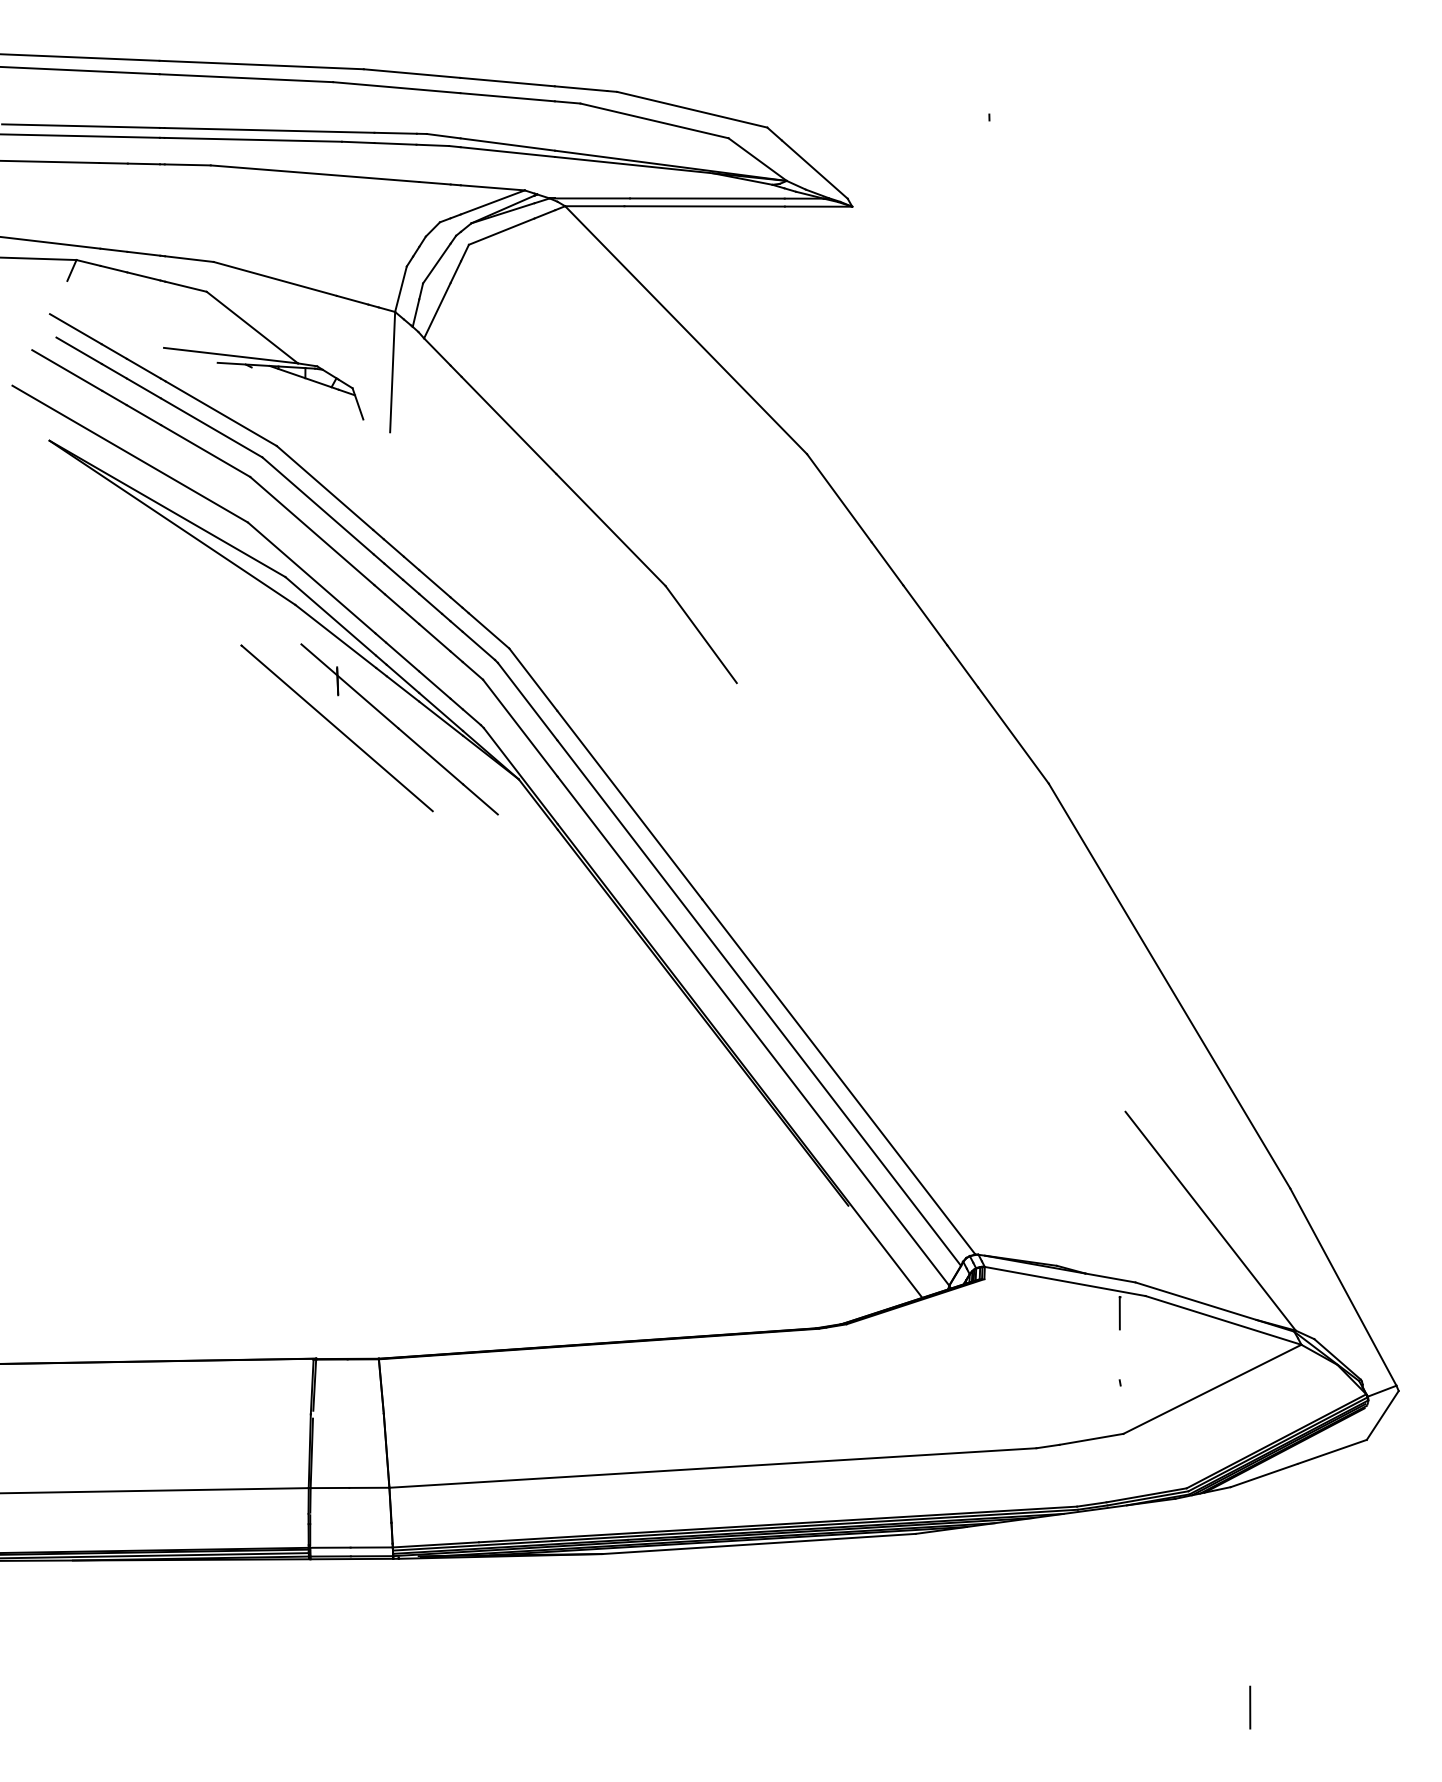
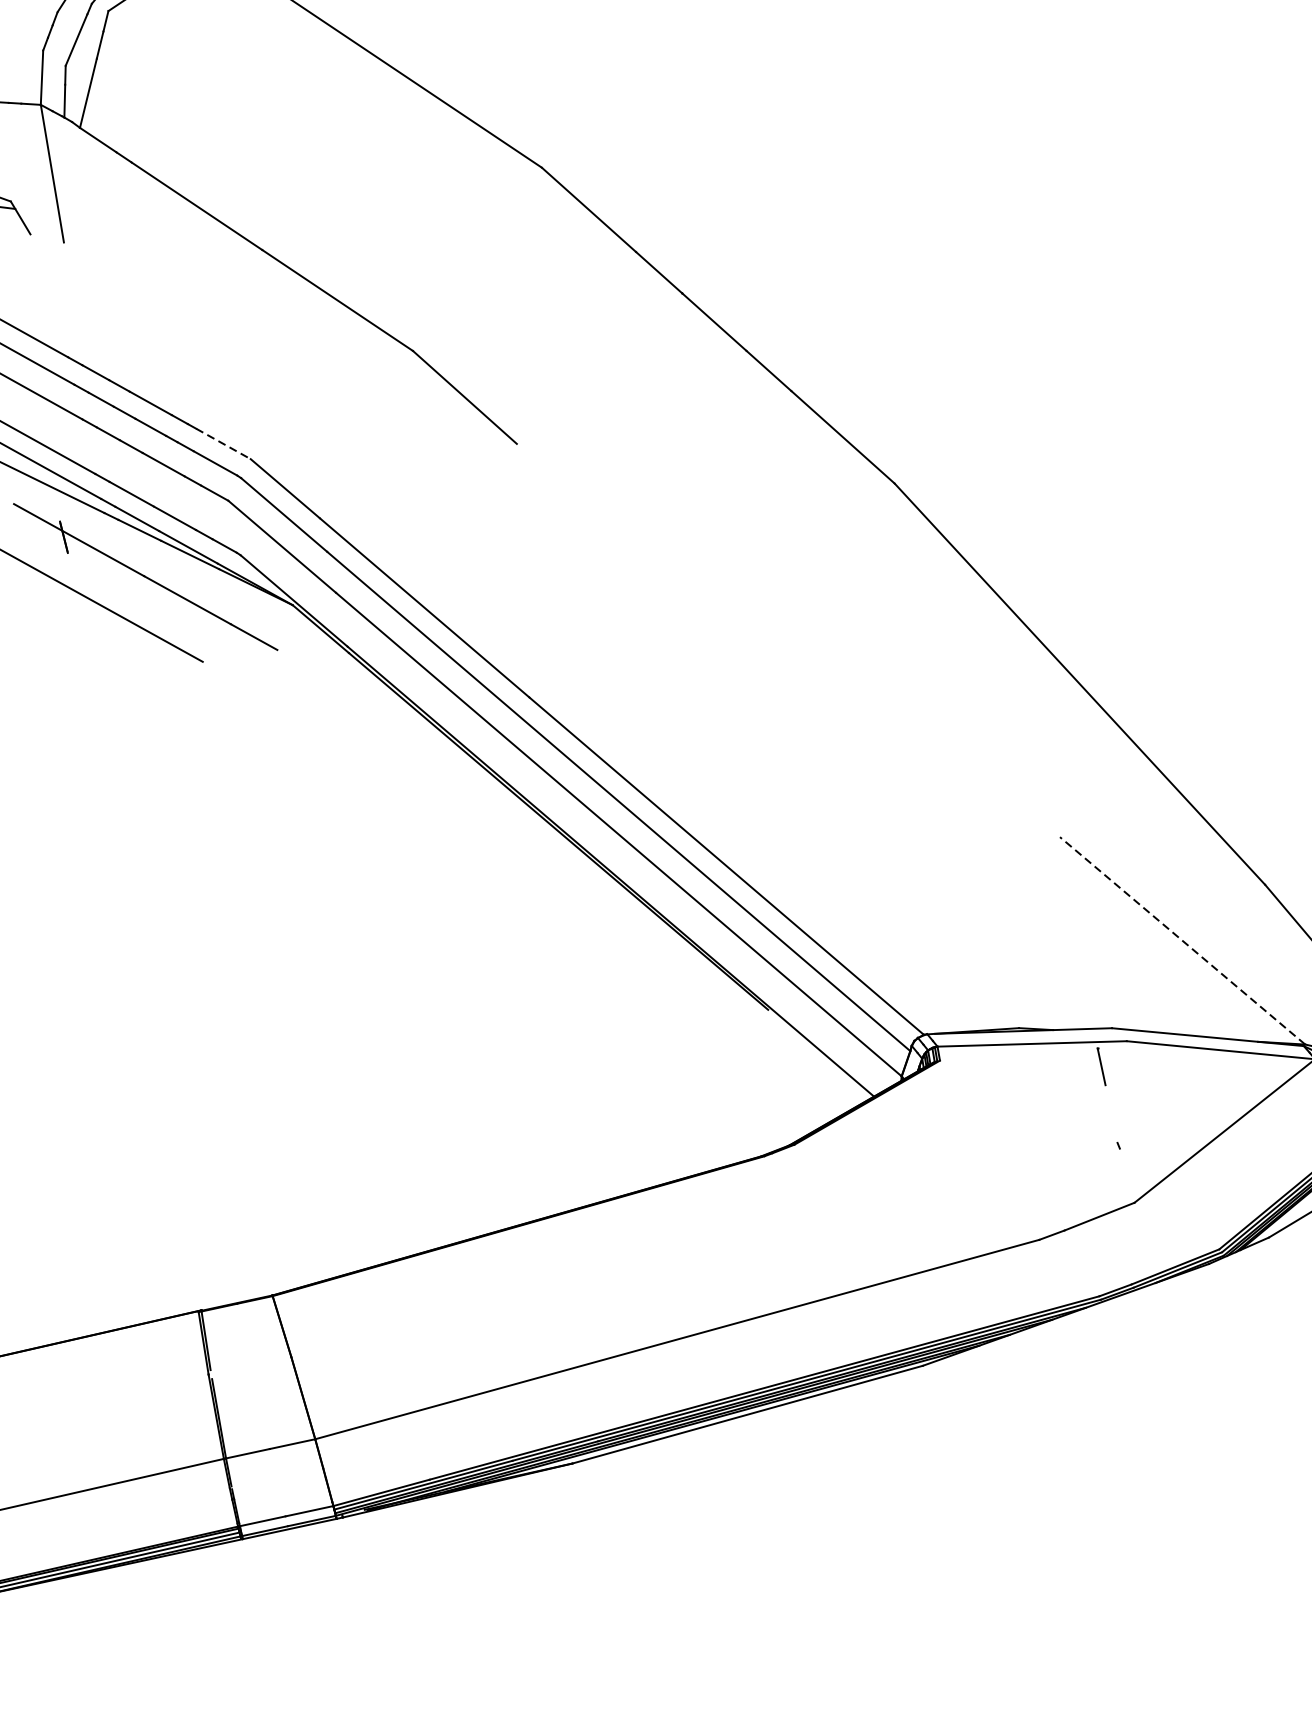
line: (489, 630) -> (223, 443), solid -> dashed
line: (1210, 1221) -> (1182, 941), solid -> dashed

